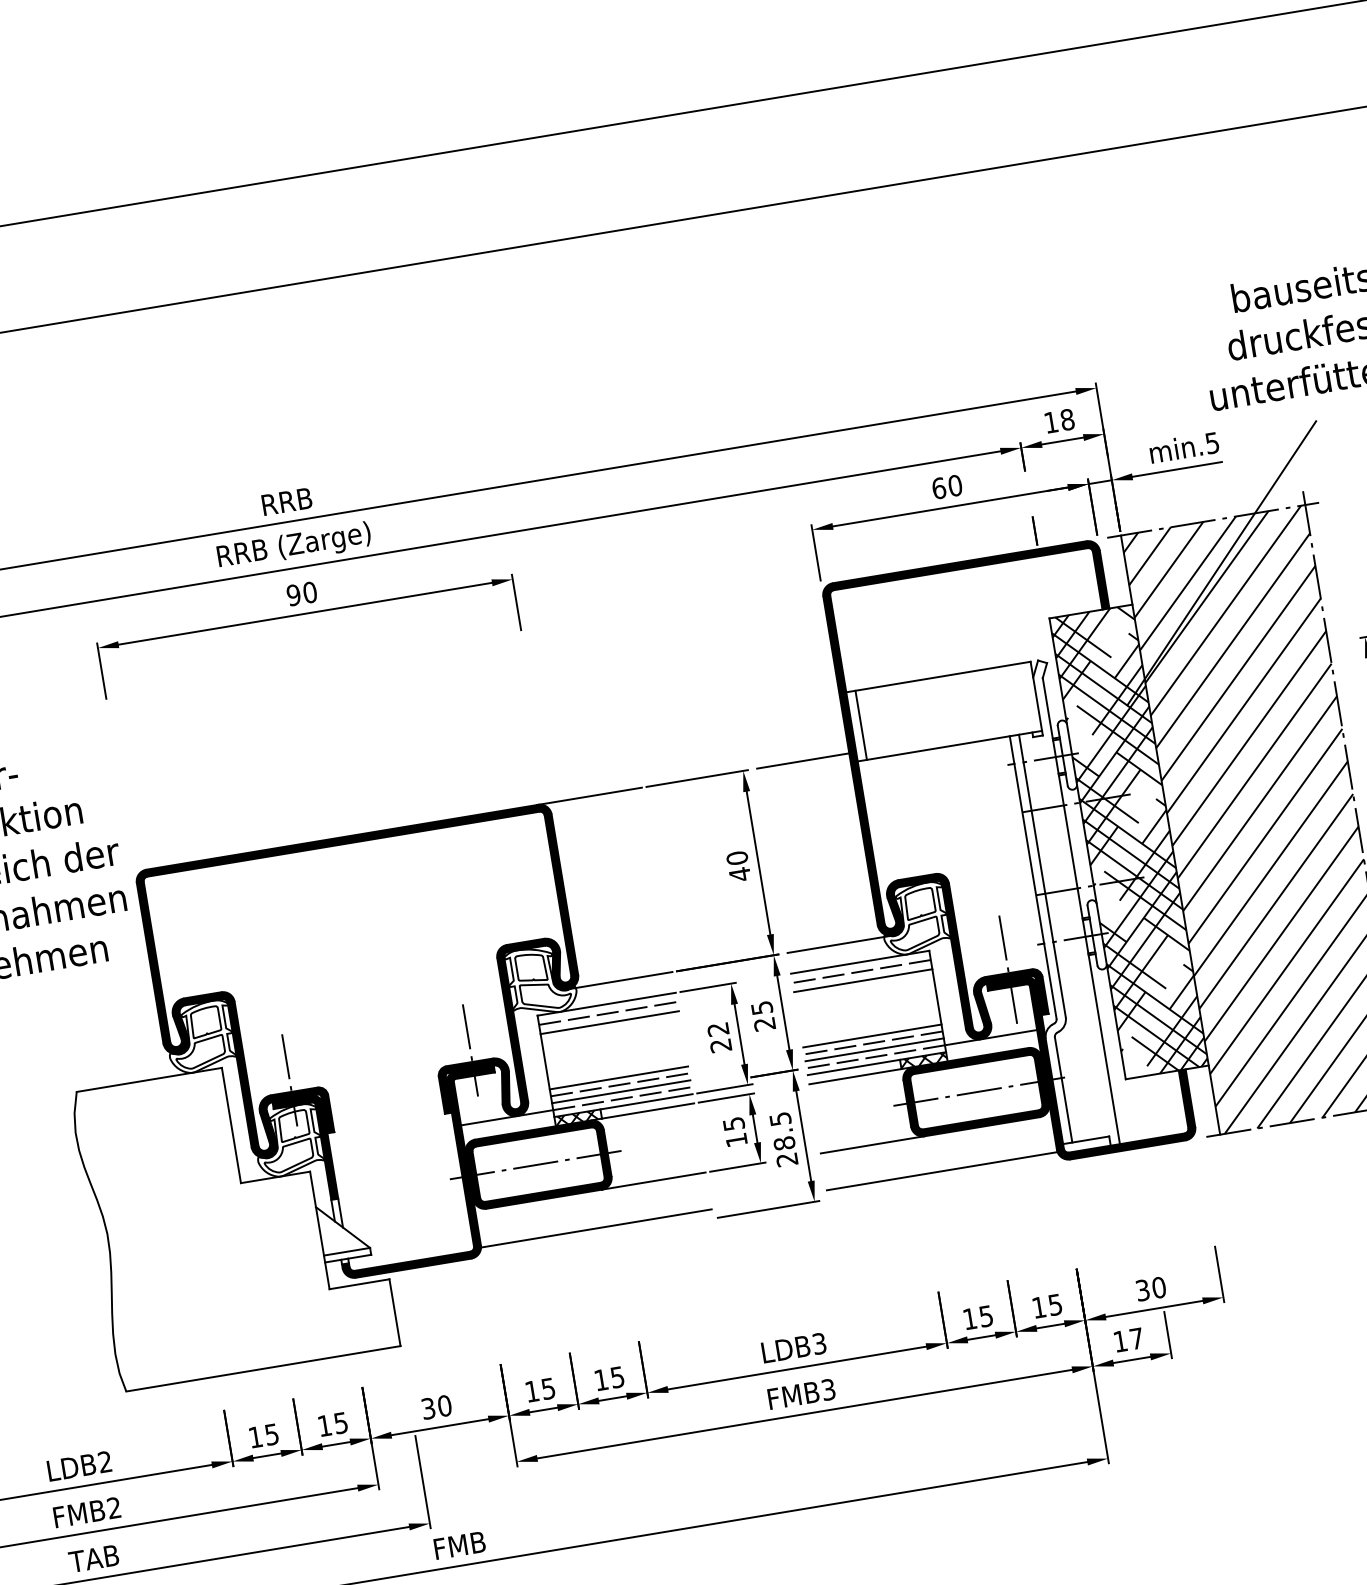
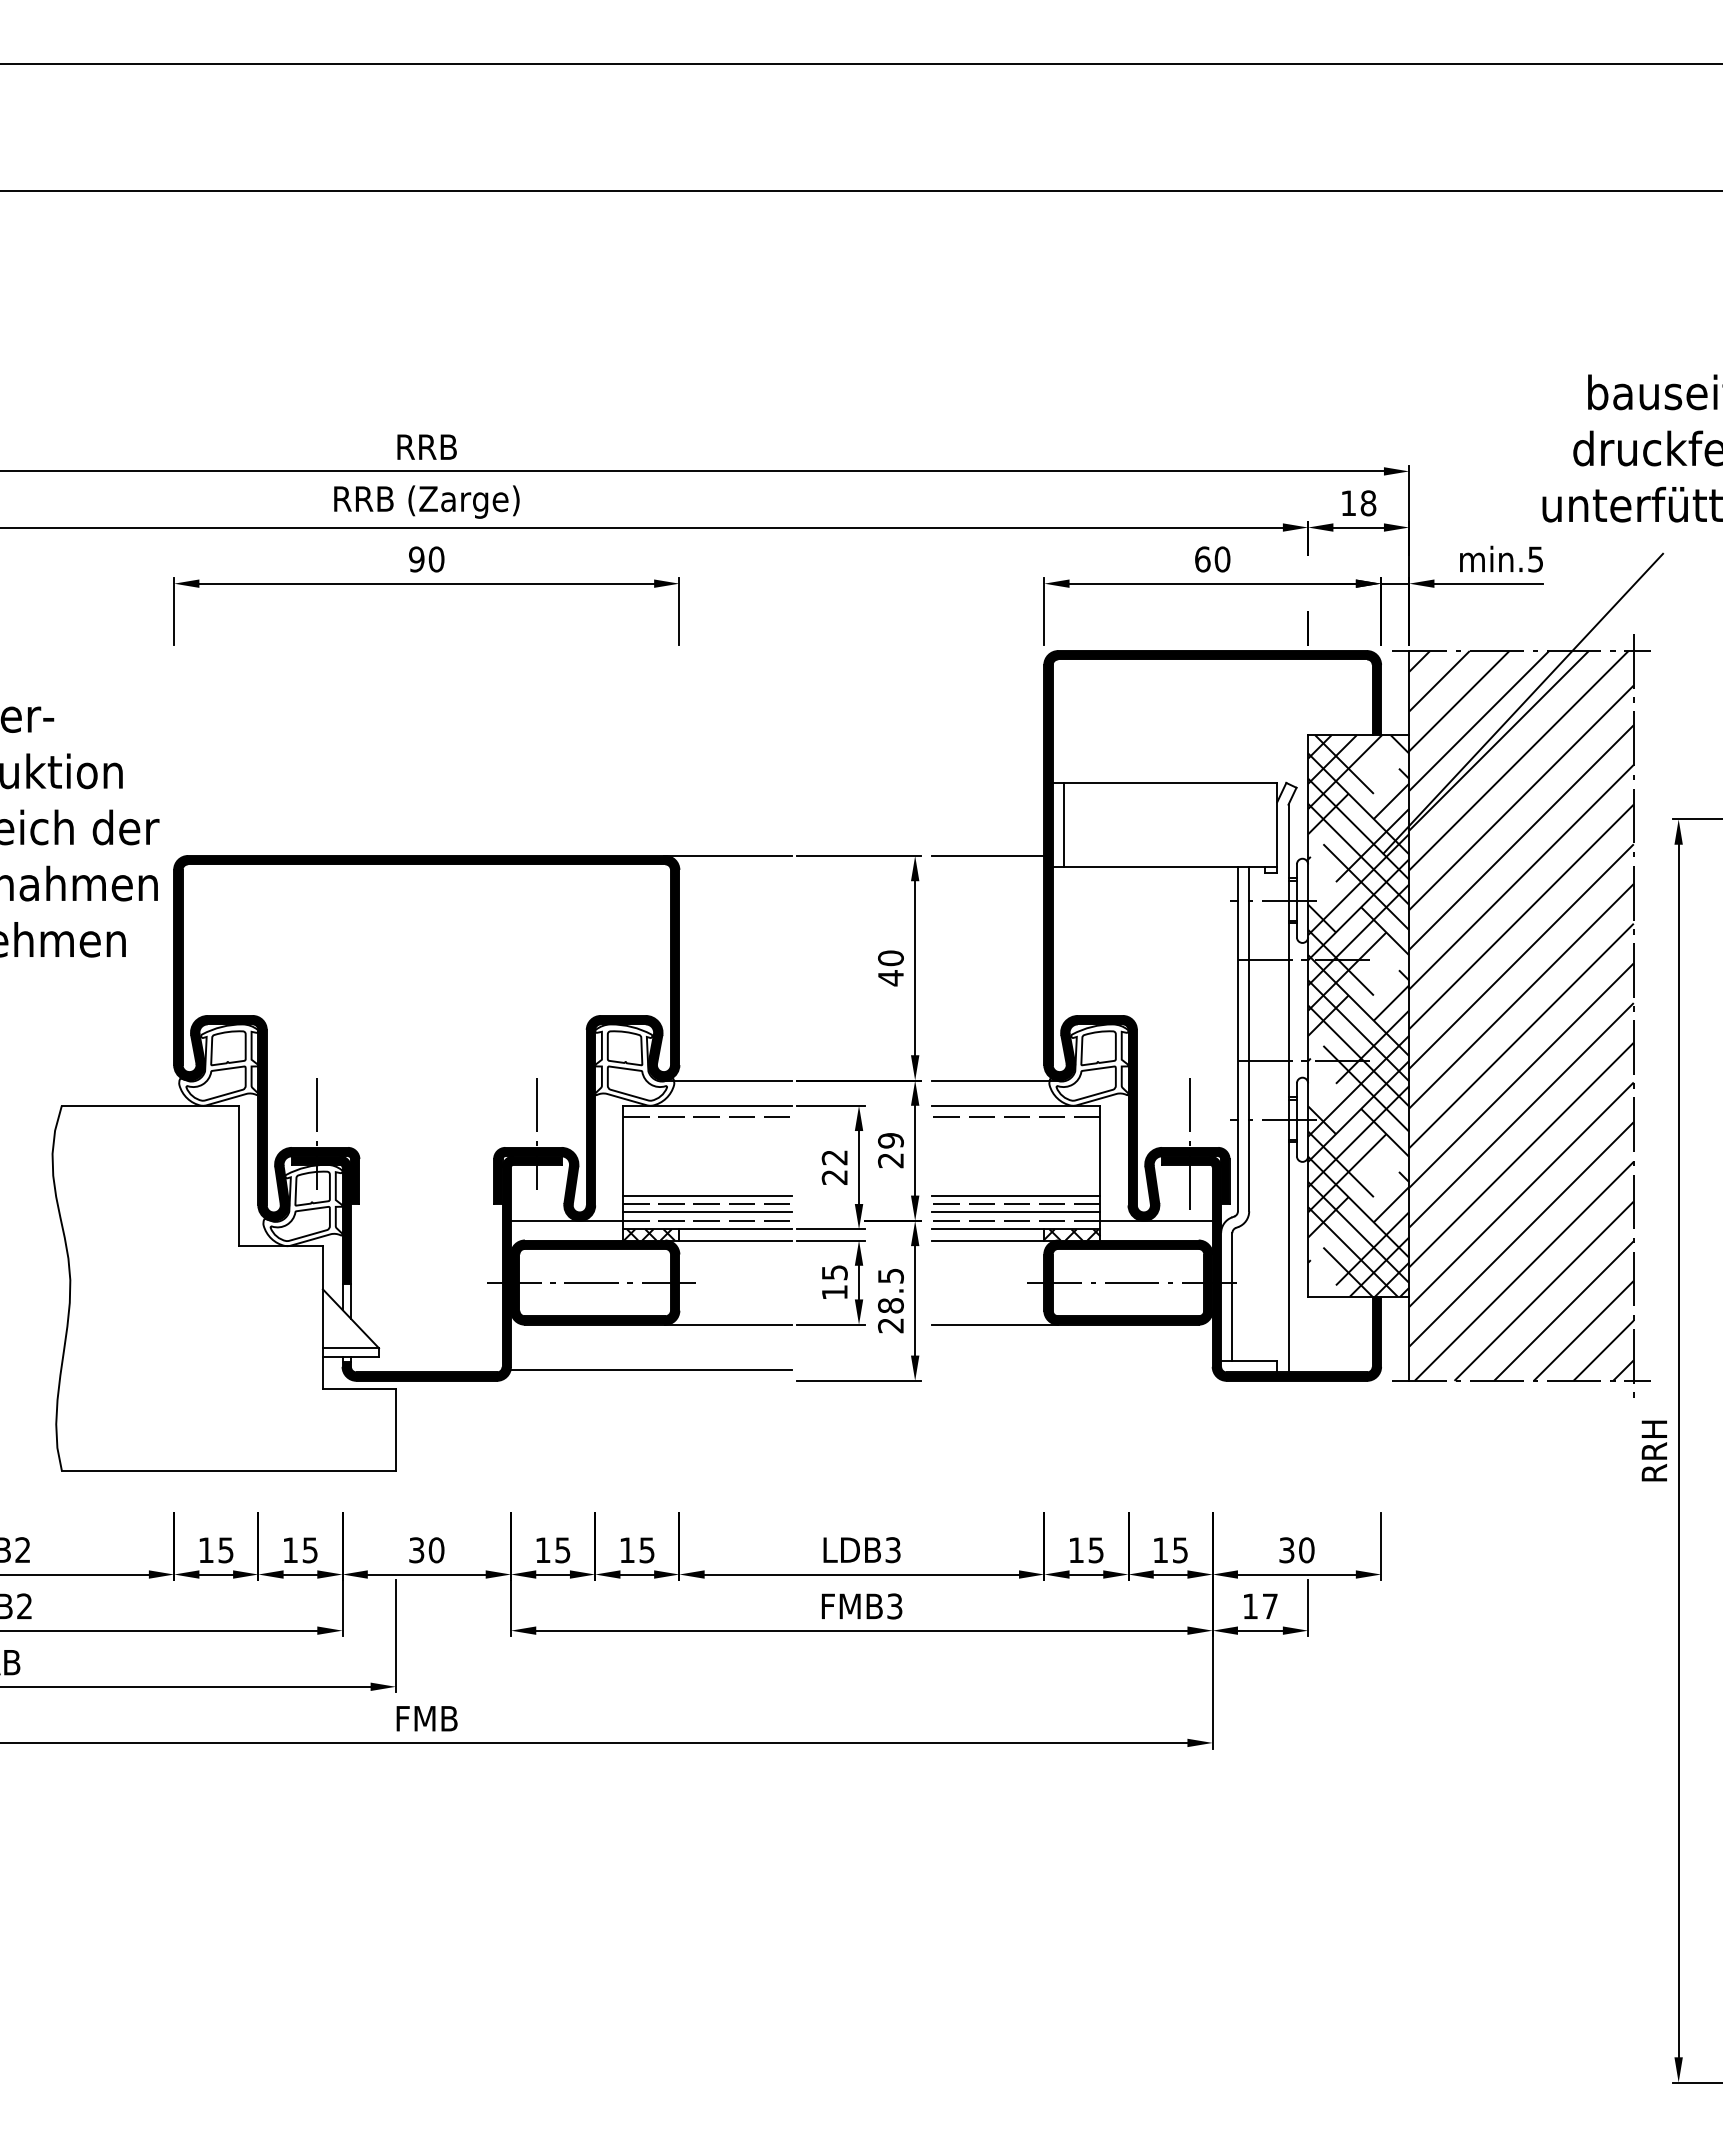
line: (863, 980) -> (1016, 1128), removed
text: (761, 1007) -> (890, 1140), 25 -> 29
line: (609, 1022) -> (707, 1128), removed
line: (942, 1171) -> (1072, 1369), removed

